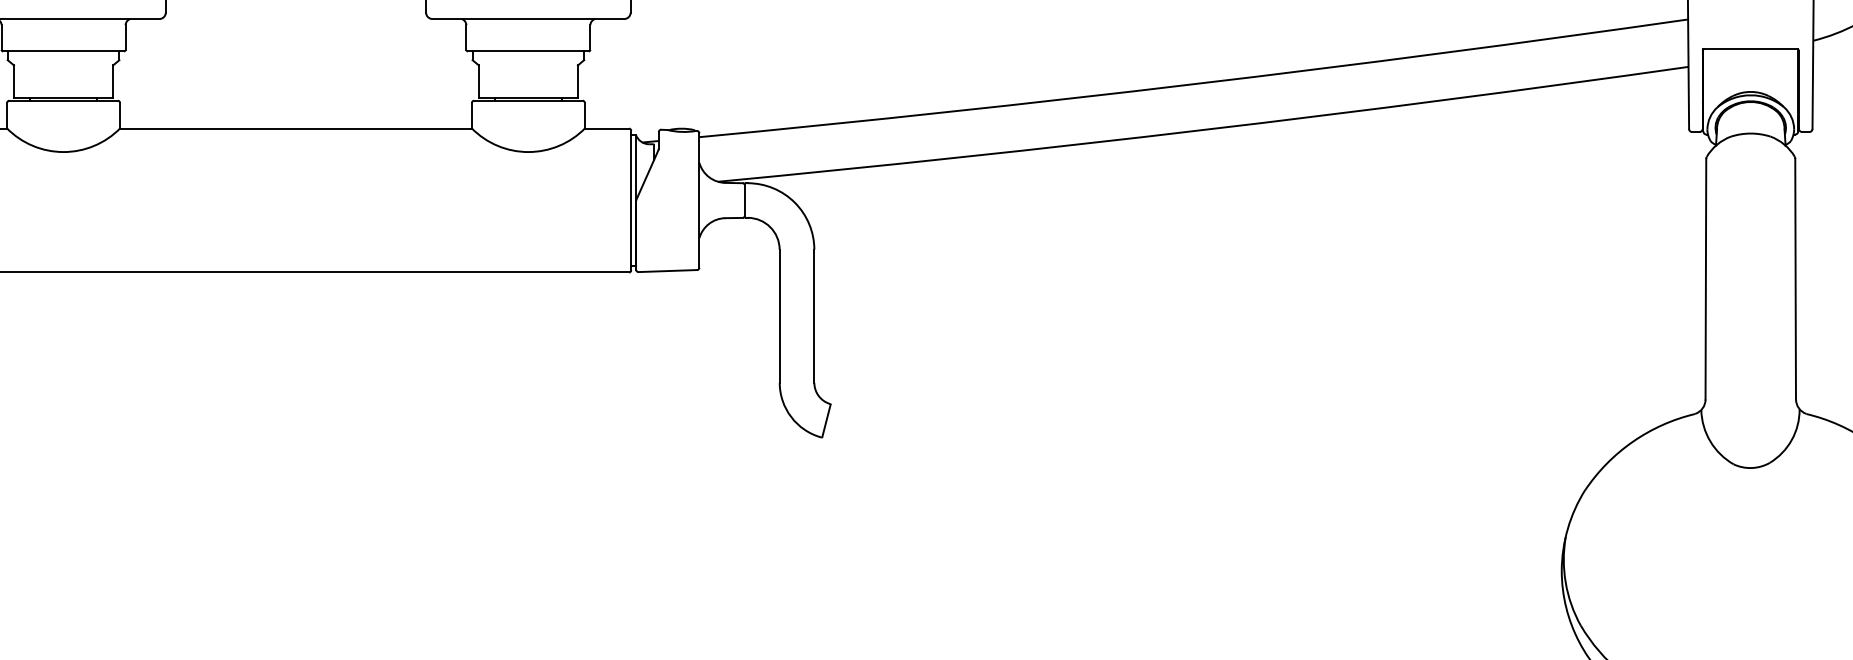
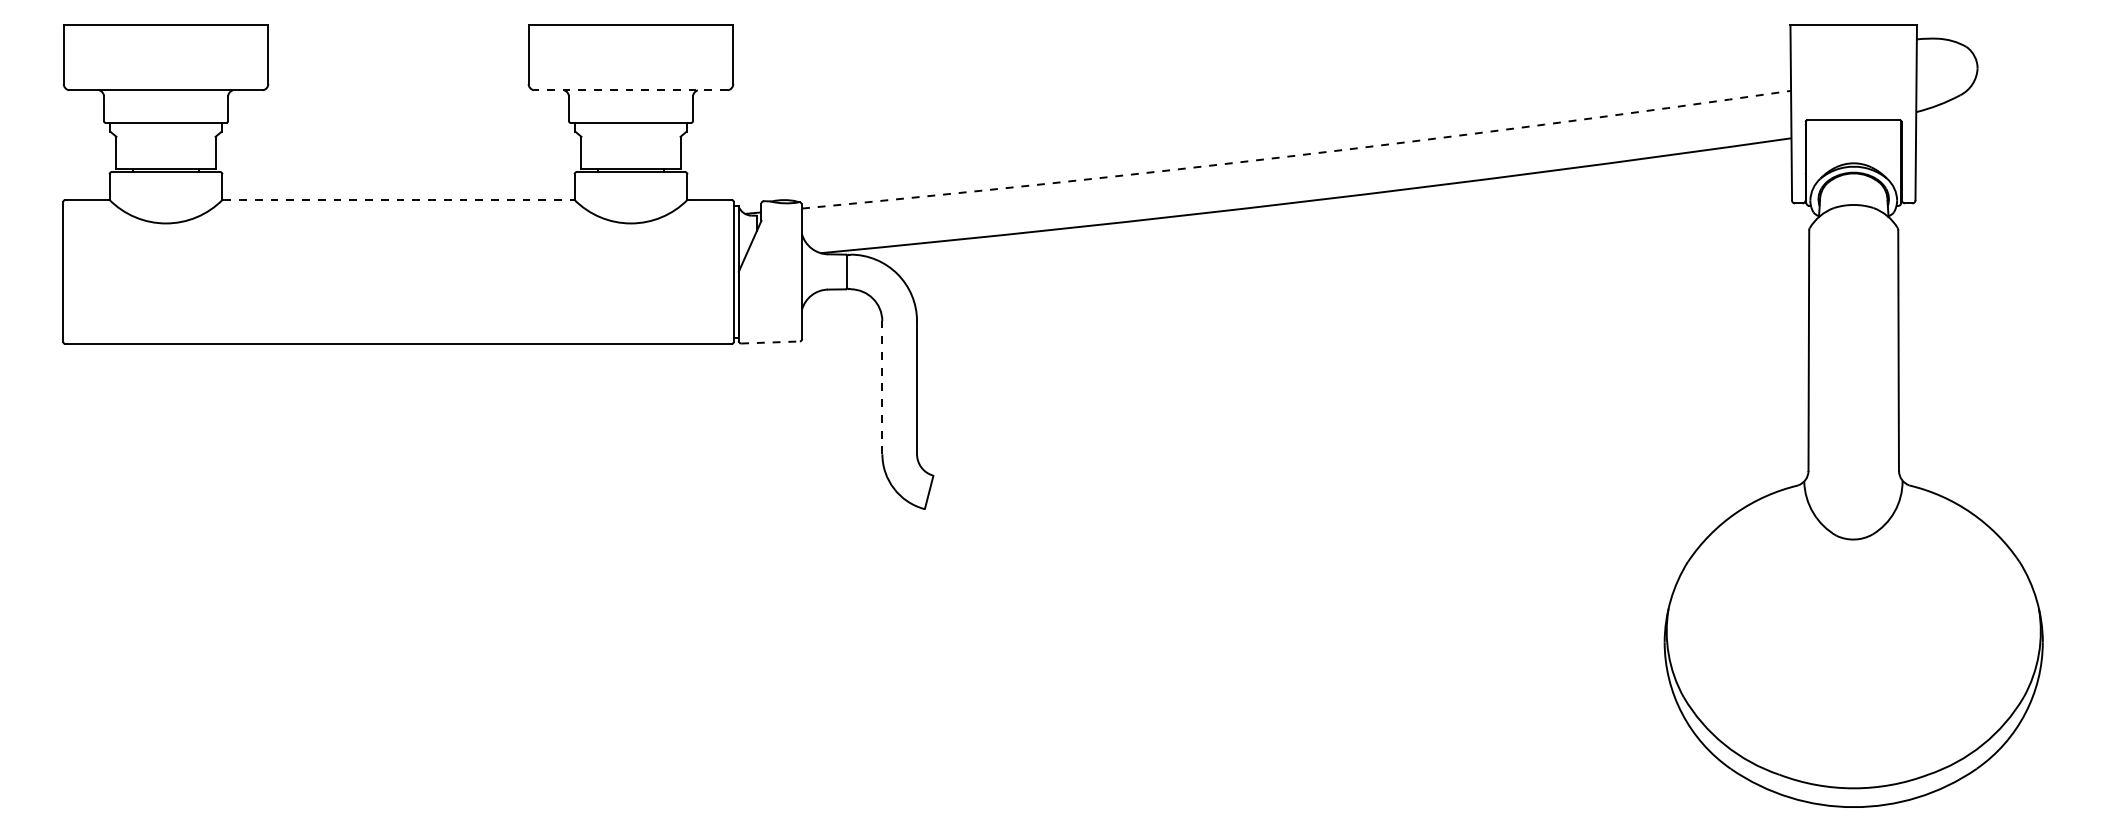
line: (527, 19) -> (630, 90), solid -> dashed
arc: (1194, 84) -> (1297, 155), solid -> dashed
line: (295, 129) -> (398, 200), solid -> dashed
line: (667, 271) -> (770, 342), solid -> dashed
line: (779, 316) -> (882, 387), solid -> dashed

